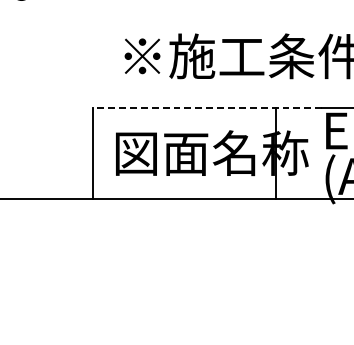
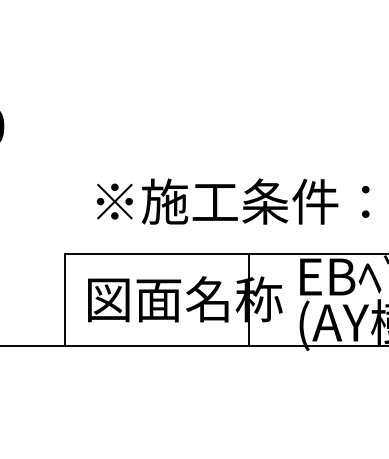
line: (207, 108) -> (180, 254), dashed -> solid

